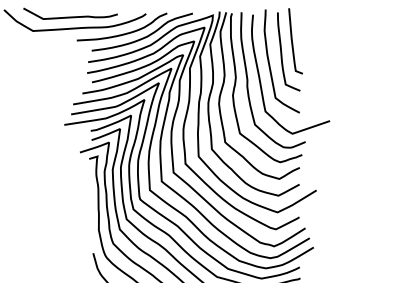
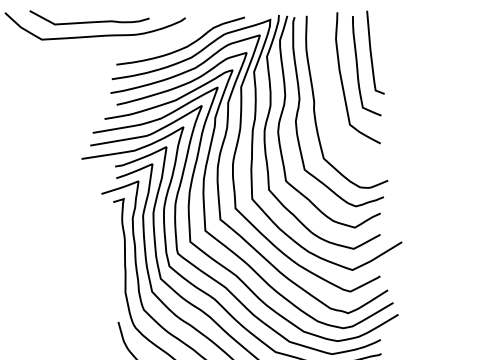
curve: (124, 33) -> (158, 42), removed
curve: (261, 82) -> (331, 104), removed

